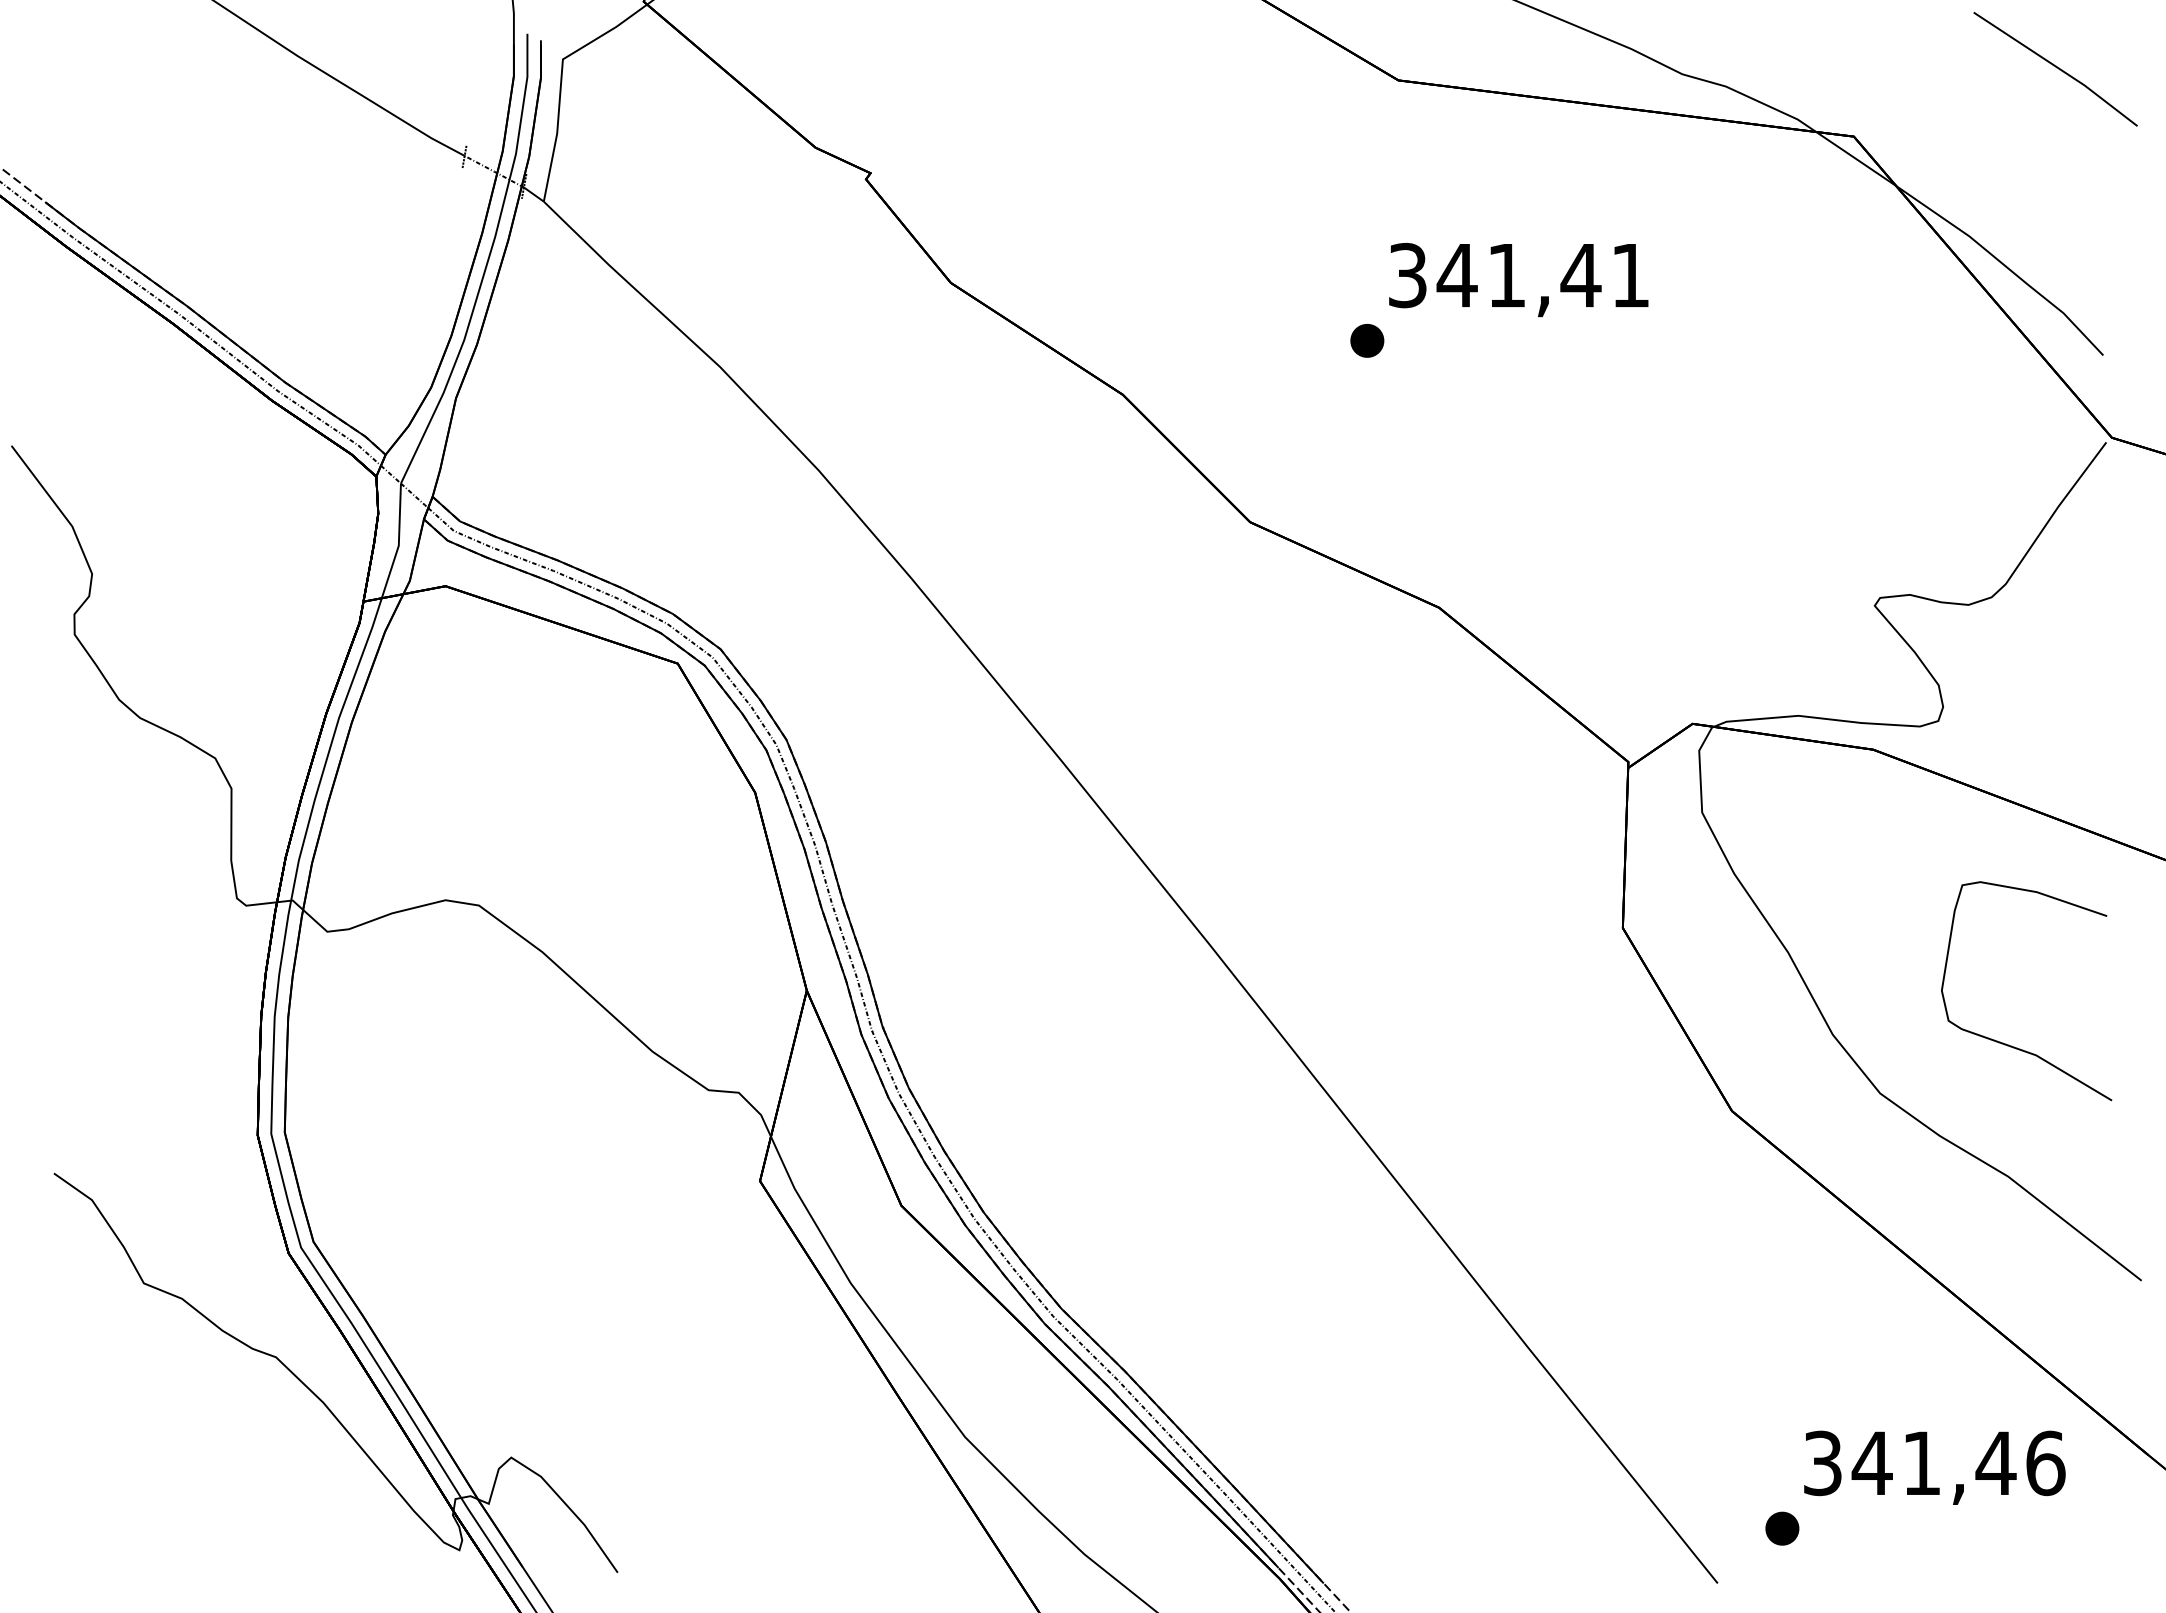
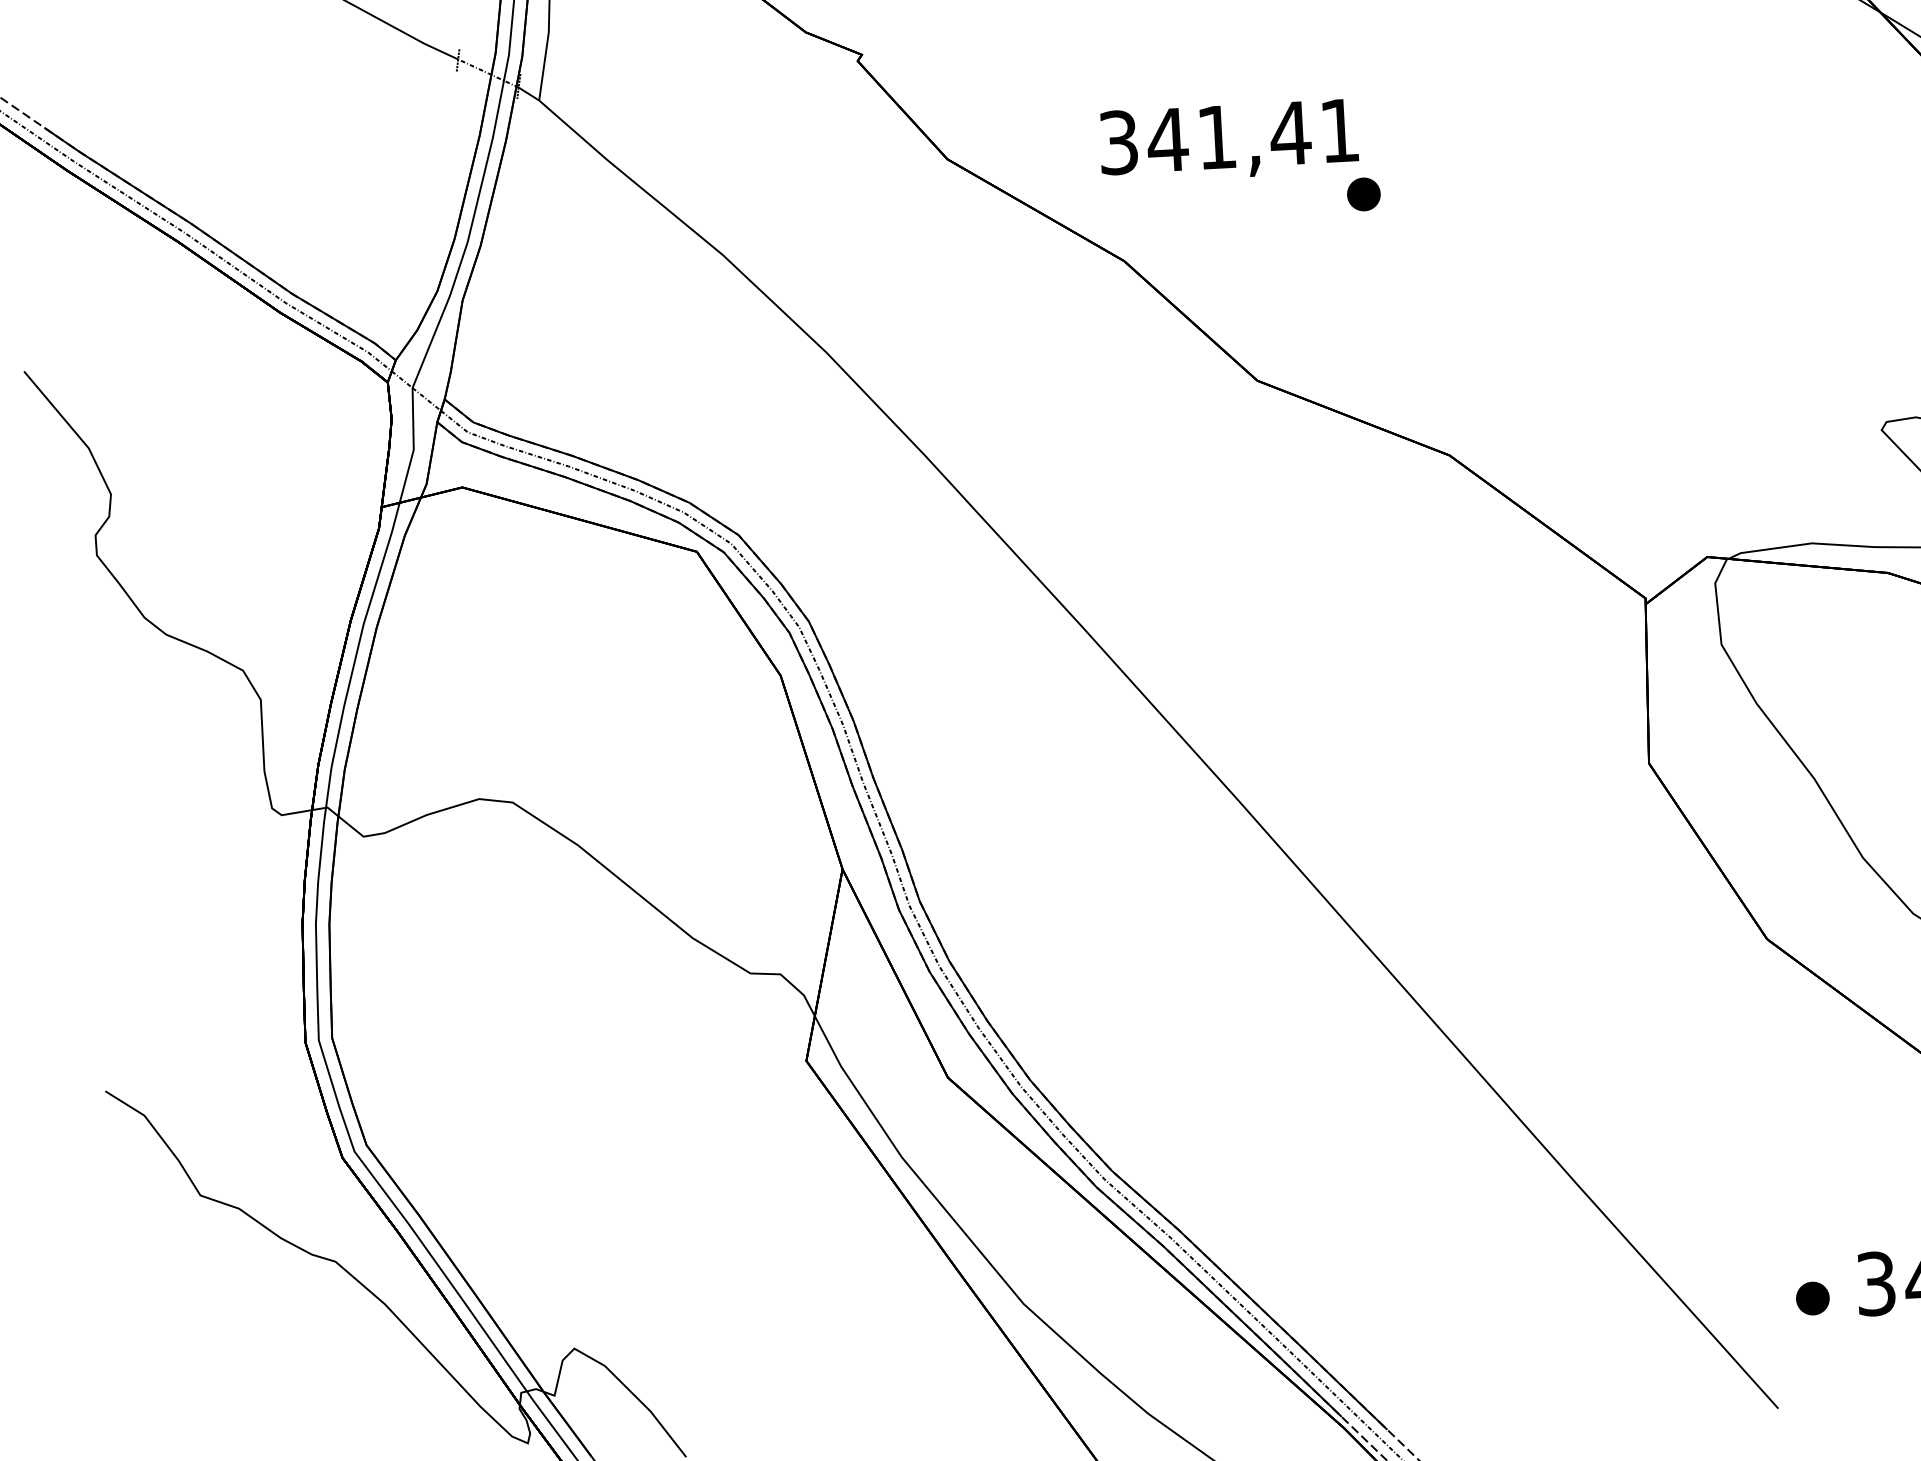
text: (1518, 279) -> (1228, 140), moved
part: (1782, 1528) -> (1812, 1298), moved

